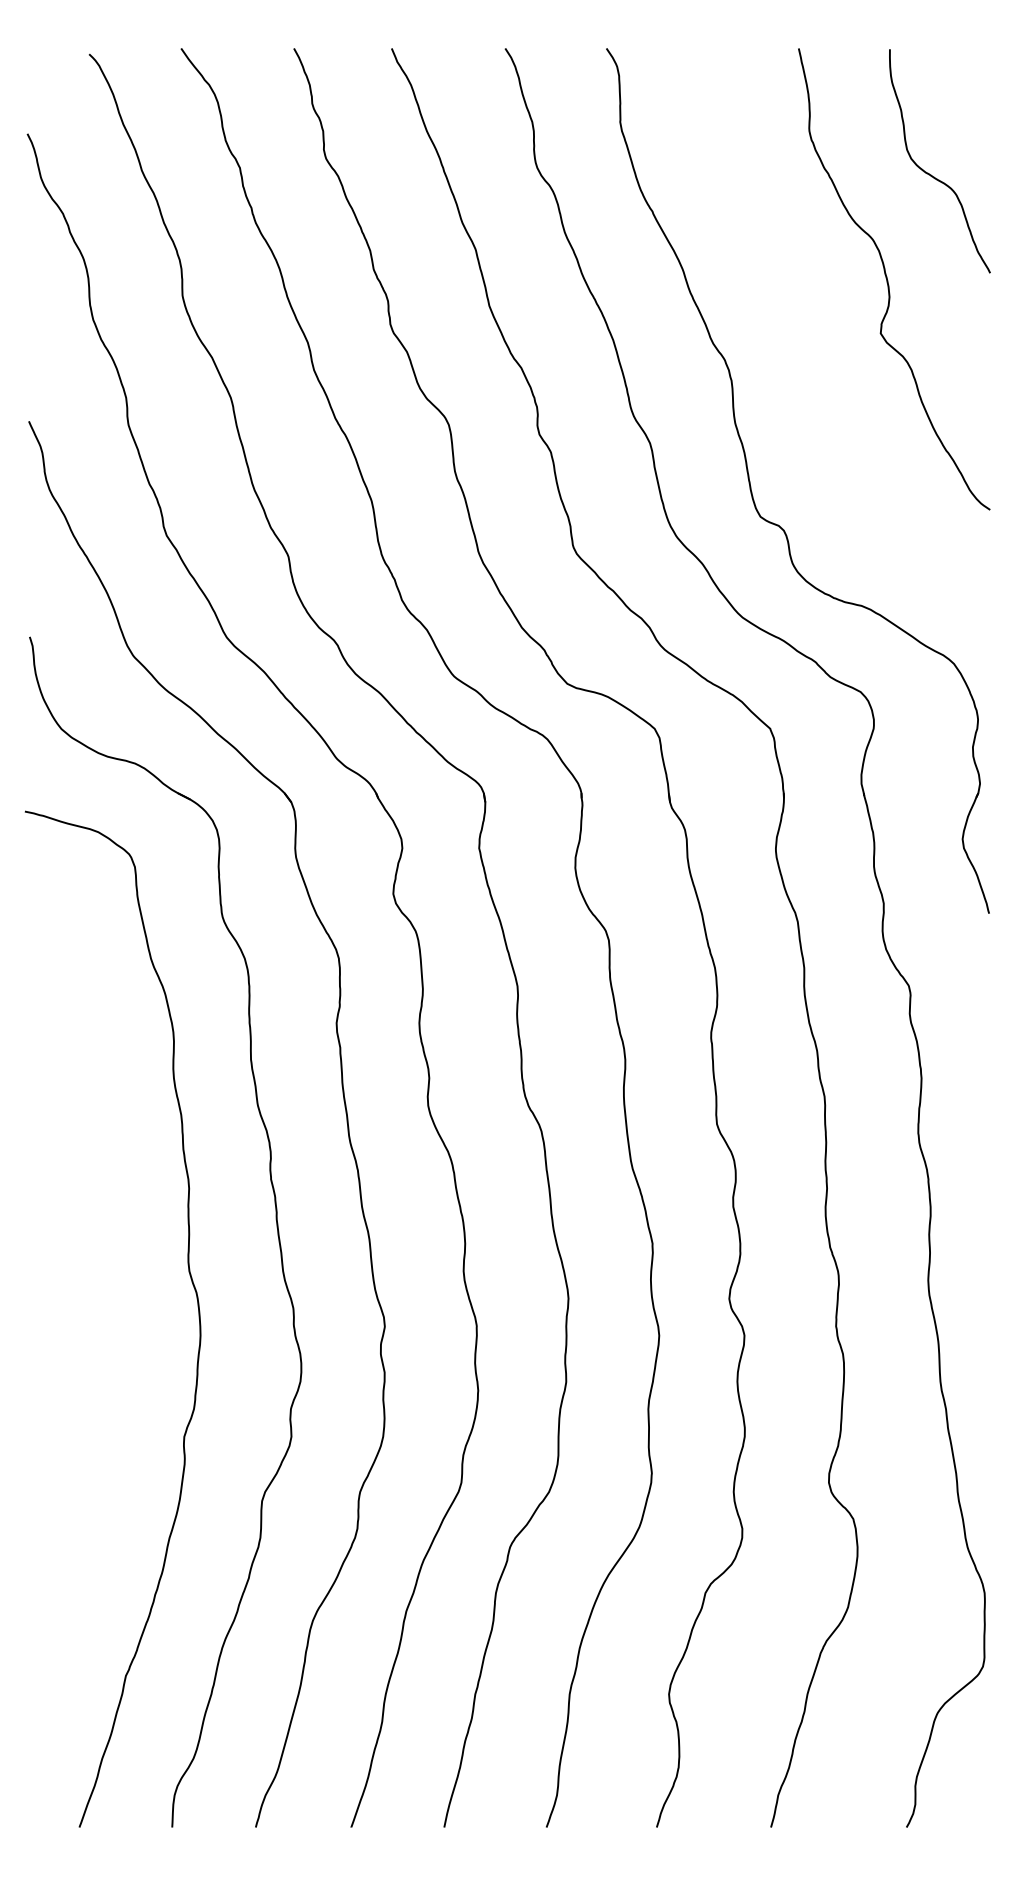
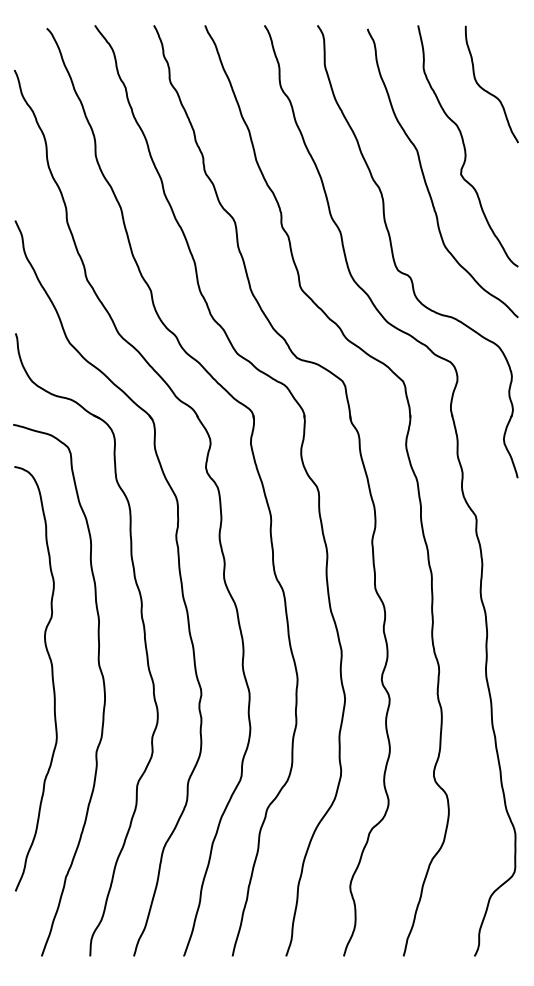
curve: (812, 341) -> (425, 178), added
curve: (98, 1294) -> (51, 677), added

